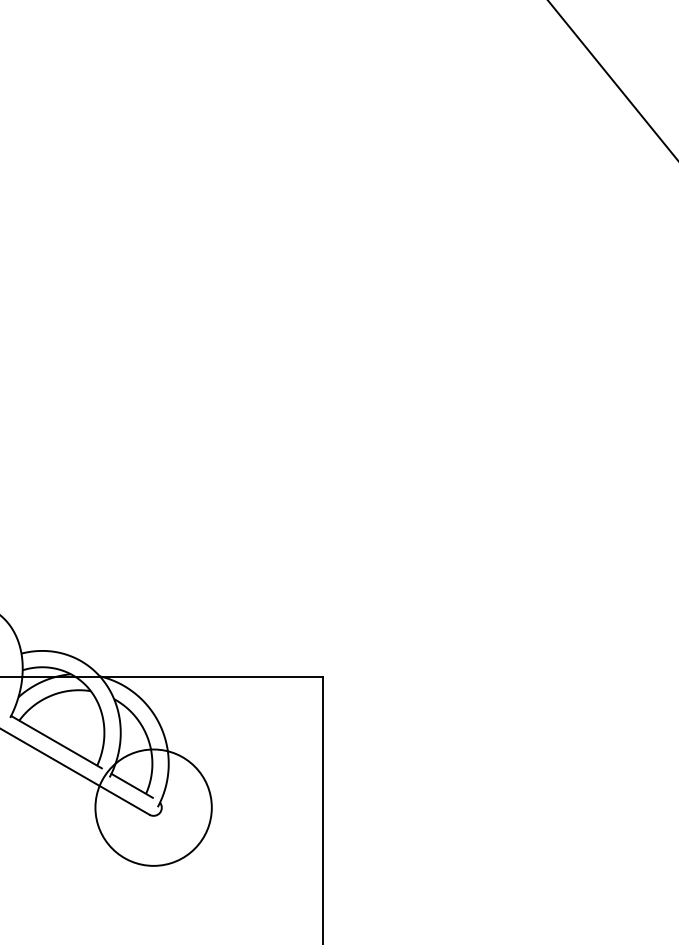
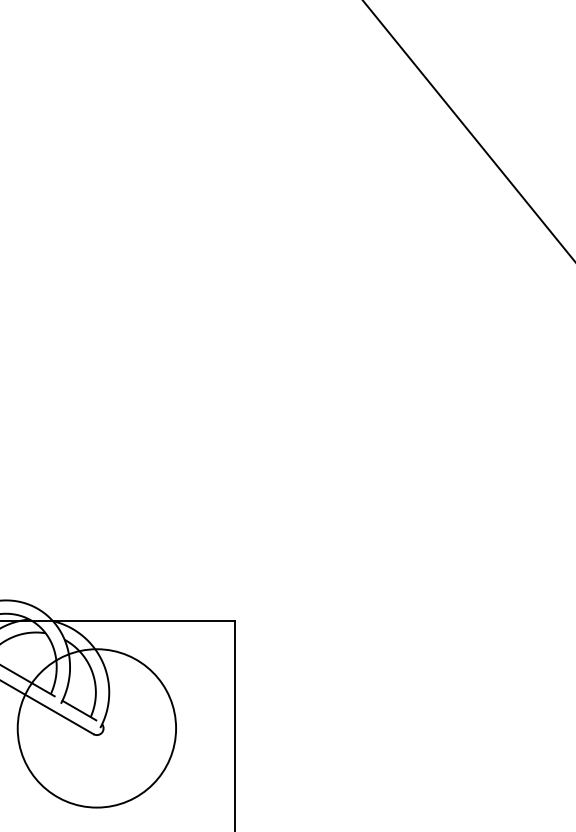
circle: (153, 807) -> (96, 728), size x1.67

